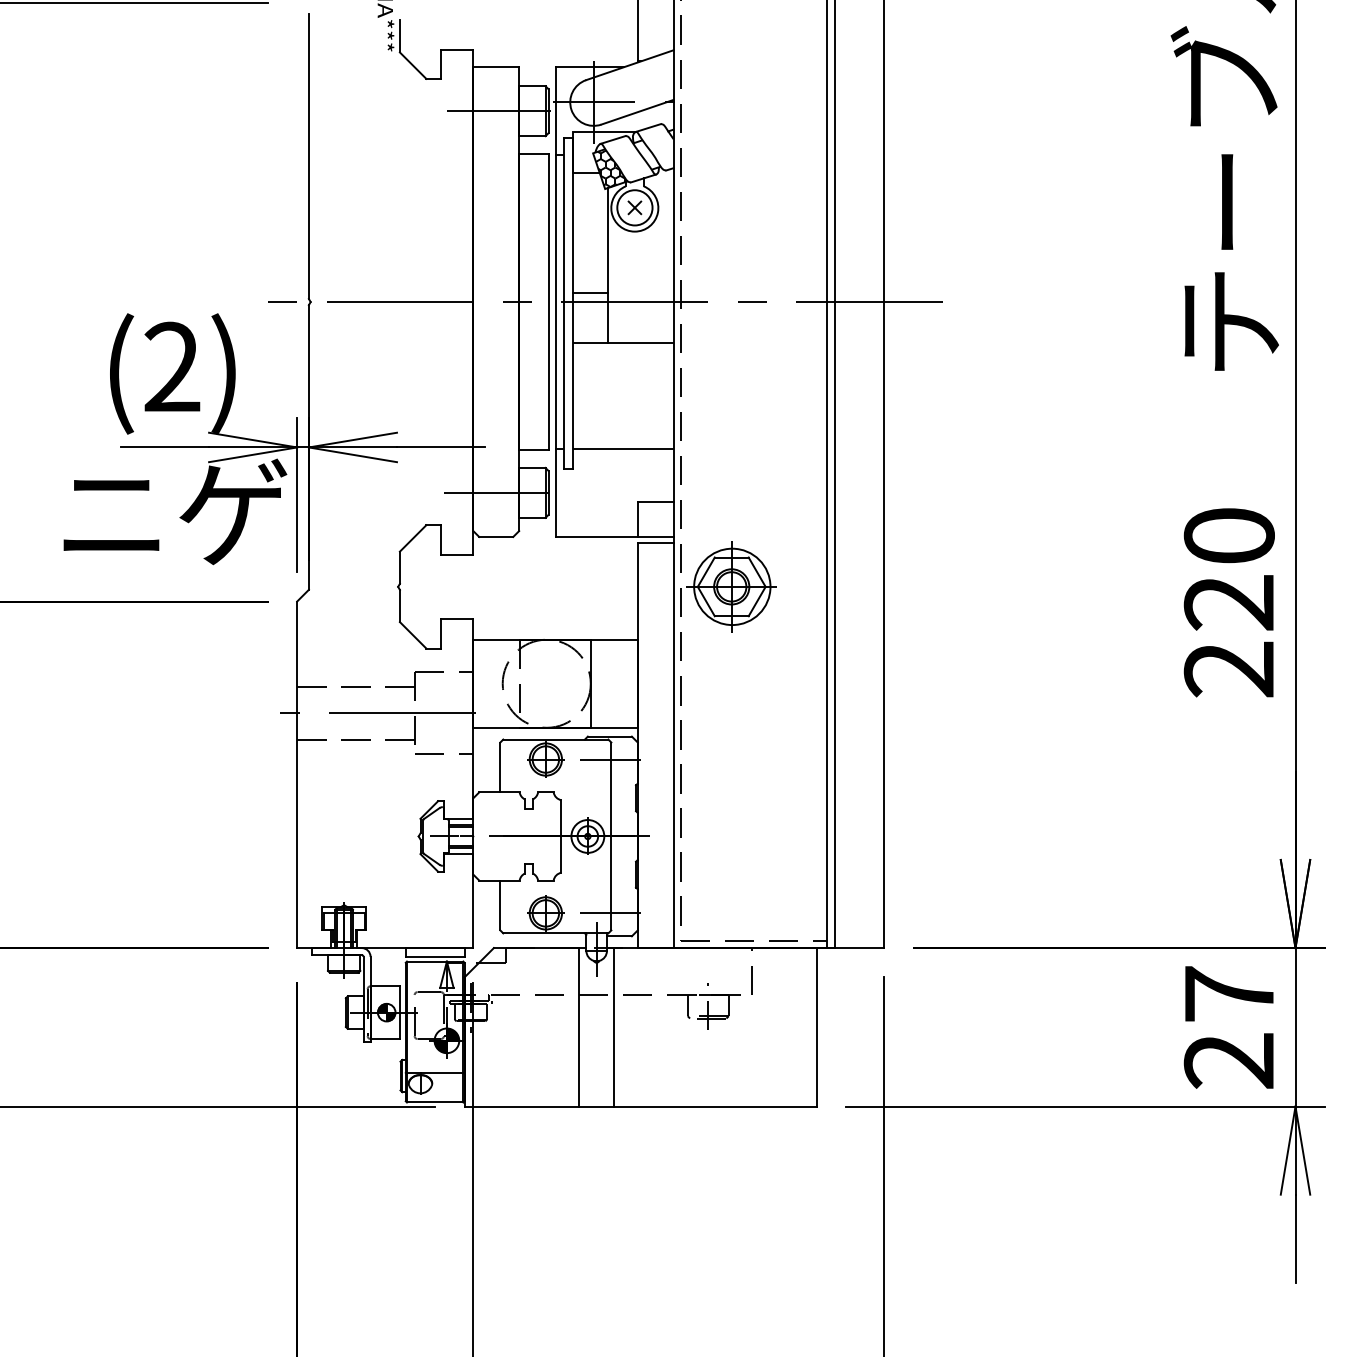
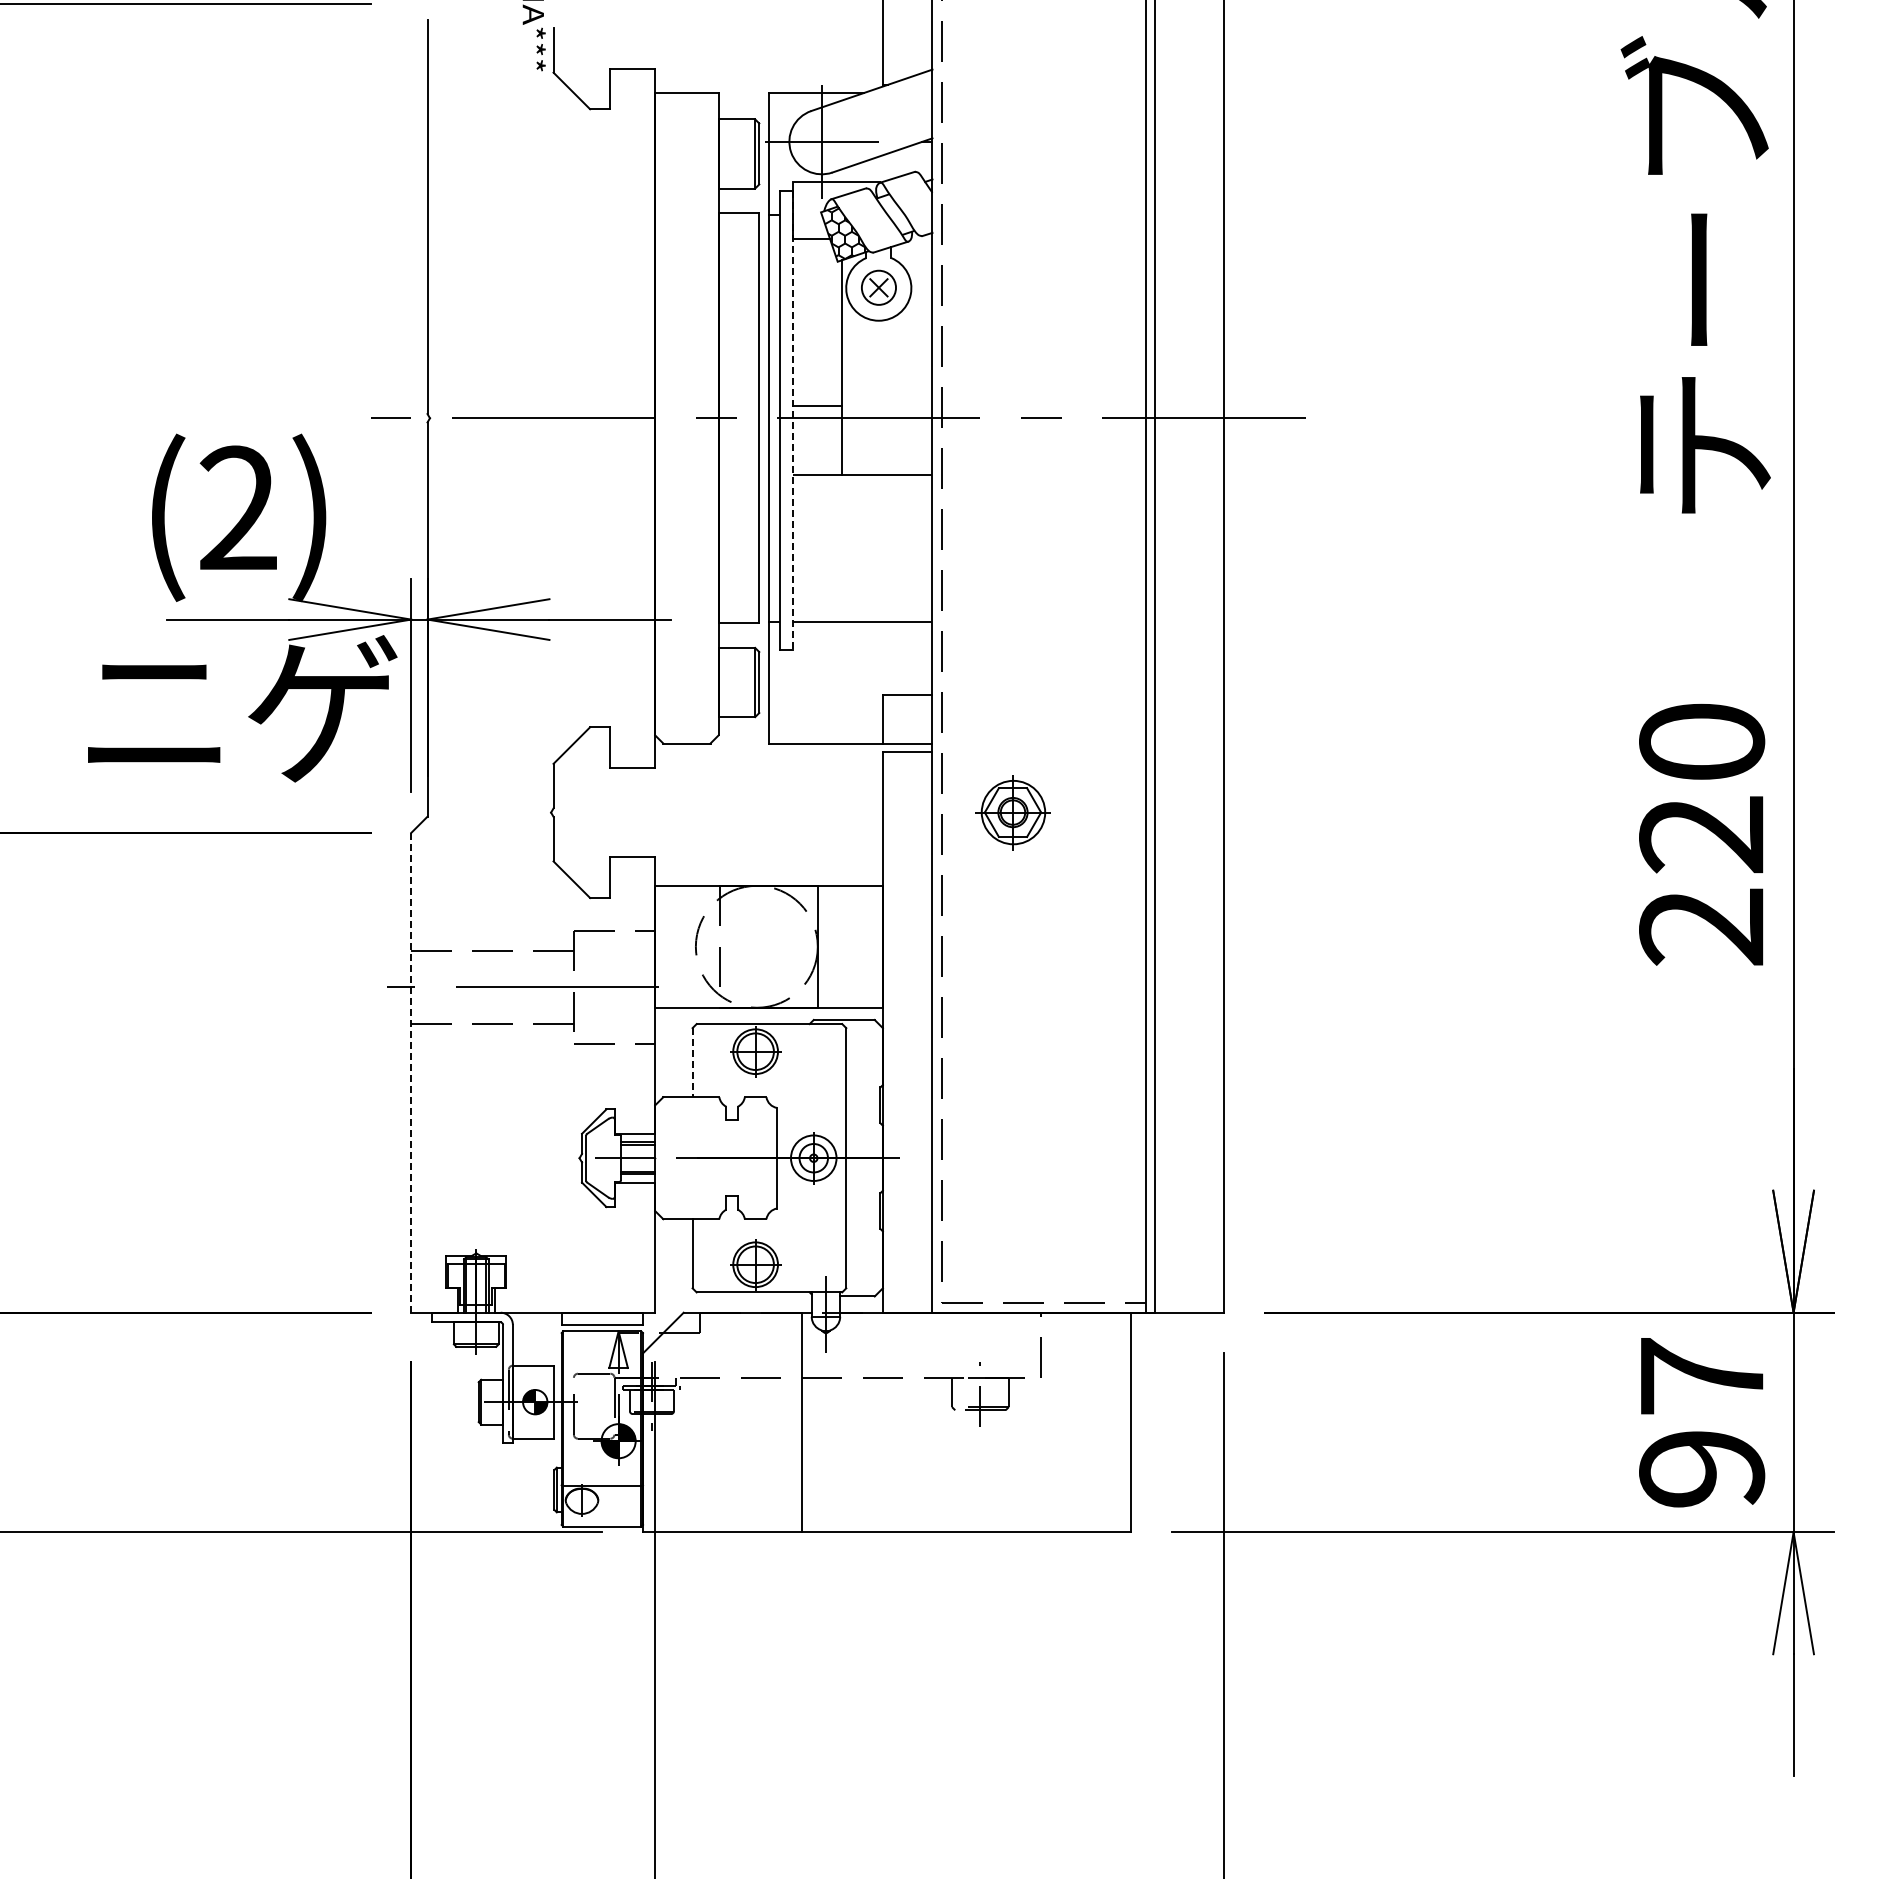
line: (498, 110) -> (690, 153), removed
circle: (634, 207) -> (878, 287), size x0.7
line: (573, 303) -> (793, 420), solid -> dashed
line: (495, 492) -> (686, 682), removed
part: (731, 586) -> (1012, 812), size x0.6
line: (610, 760) -> (845, 1052), removed
line: (500, 767) -> (692, 1062), solid -> dashed
line: (297, 774) -> (411, 1072), solid -> dashed
line: (610, 912) -> (845, 1263), removed
line: (614, 1027) -> (850, 1422), removed
text: (1229, 1060) -> (1702, 1468), 27 -> 97

